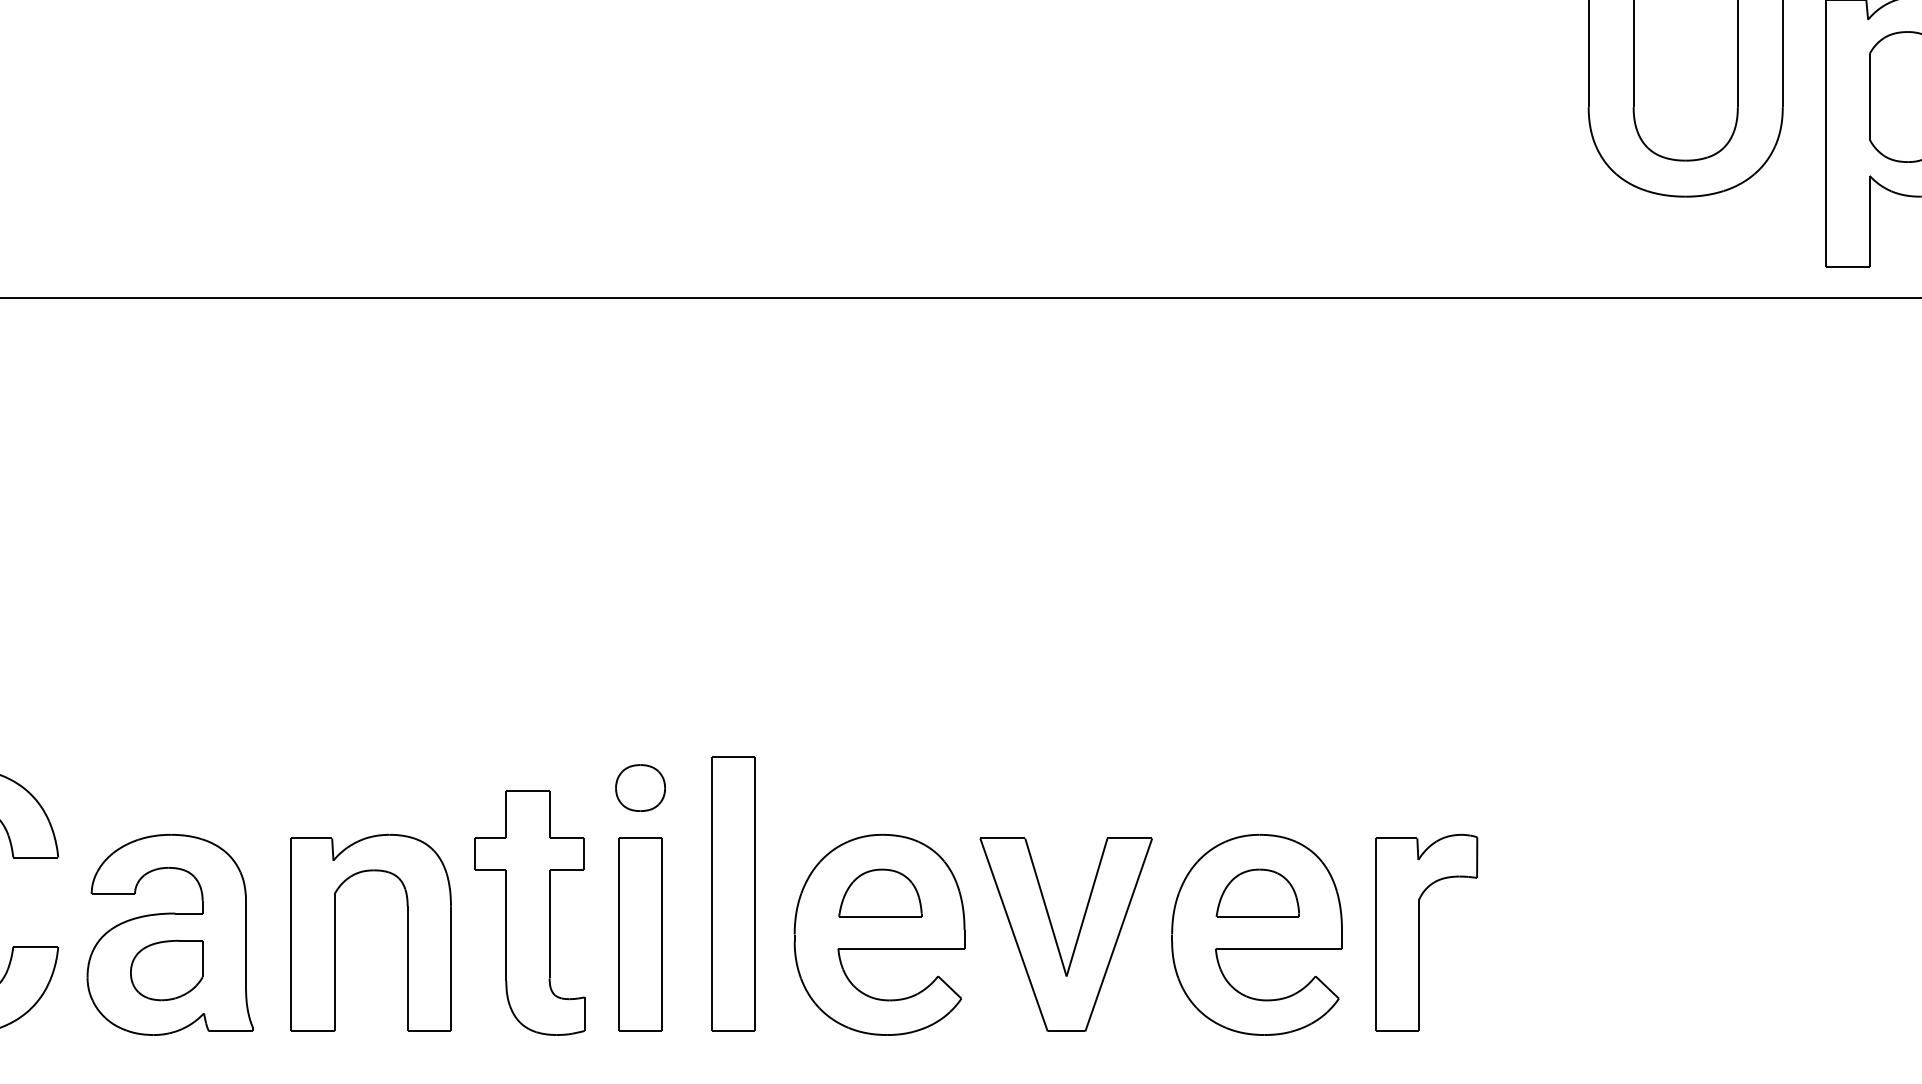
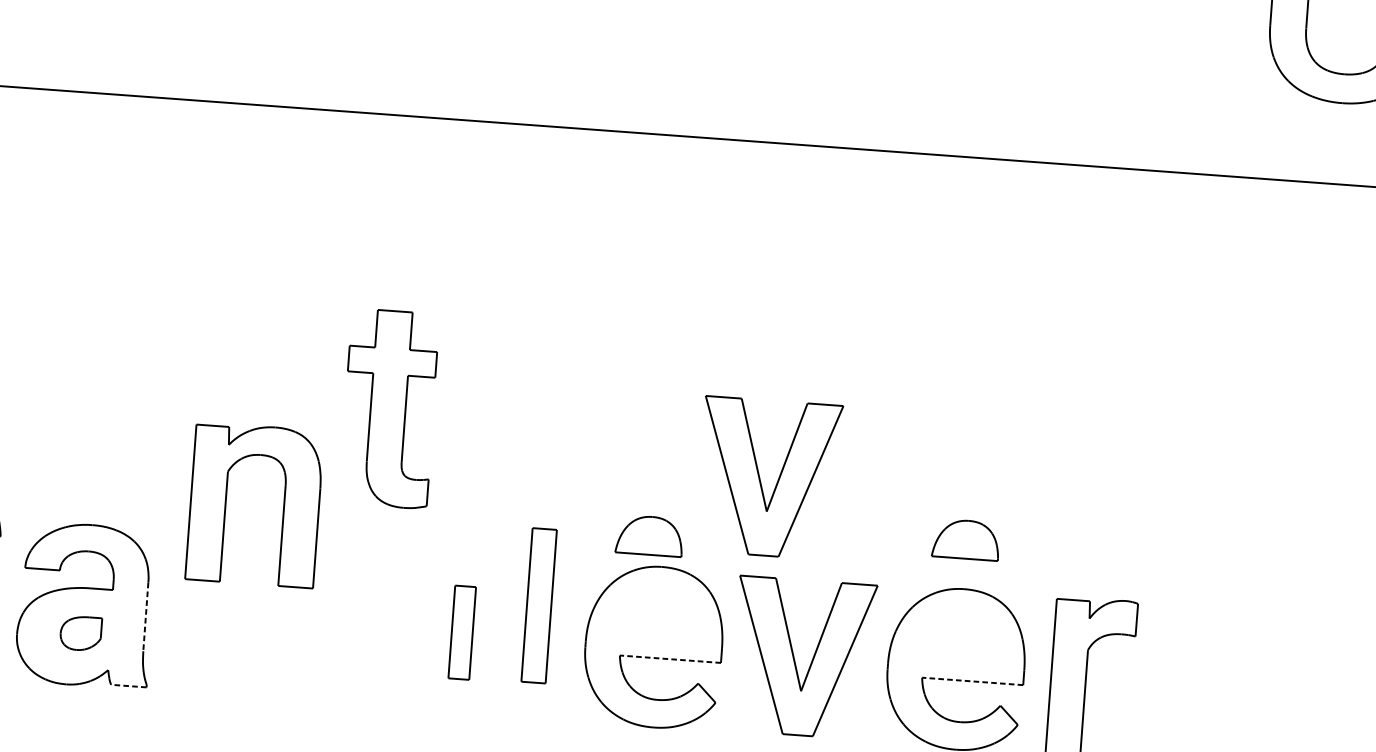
part: (997, 718) -> (760, 480), added
part: (640, 787) -> (470, 514), removed
part: (880, 892) -> (649, 535), moved
part: (1257, 892) -> (965, 539), moved
part: (733, 893) -> (539, 605), size x0.7
part: (529, 912) -> (389, 408), moved
part: (335, 932) -> (226, 502), moved
part: (640, 934) -> (462, 632), size x0.6
line: (245, 944) -> (145, 617), solid -> dashed
line: (900, 948) -> (669, 659), solid -> dashed
line: (1278, 948) -> (972, 681), solid -> dashed
part: (166, 970) -> (80, 633), size x0.7
line: (230, 1031) -> (128, 686), solid -> dashed

